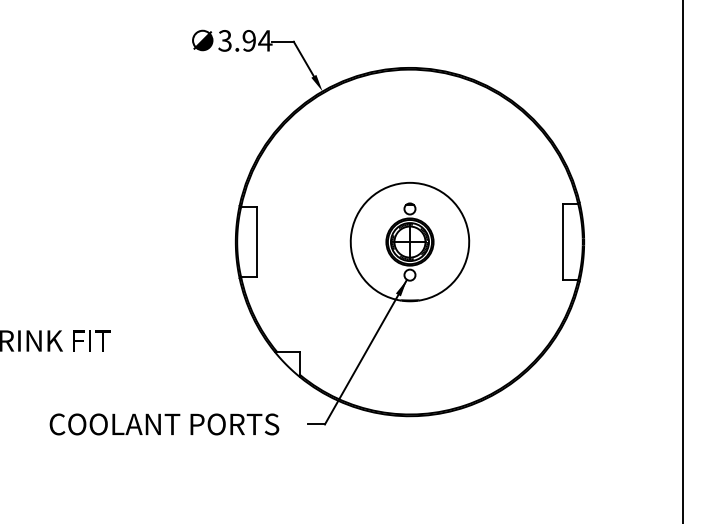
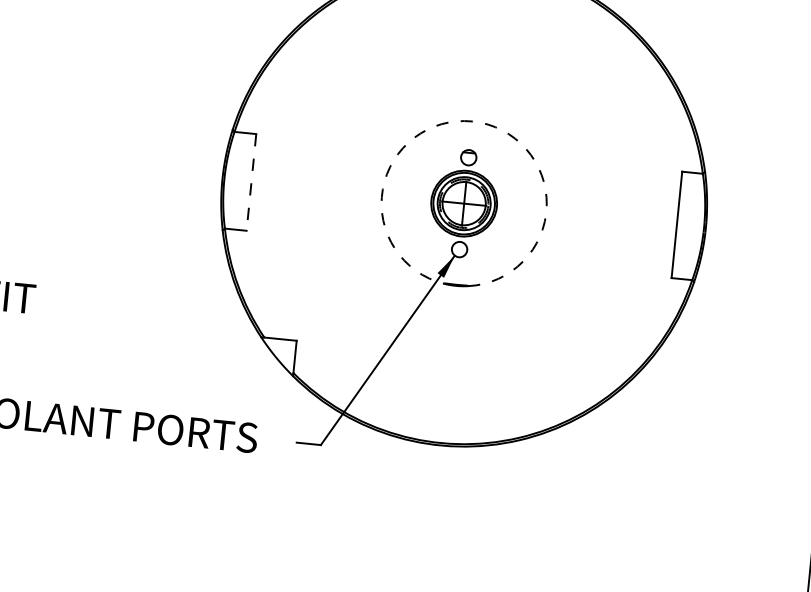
arc: (409, 182) -> (471, 120), solid -> dashed
line: (256, 242) -> (251, 183), solid -> dashed

